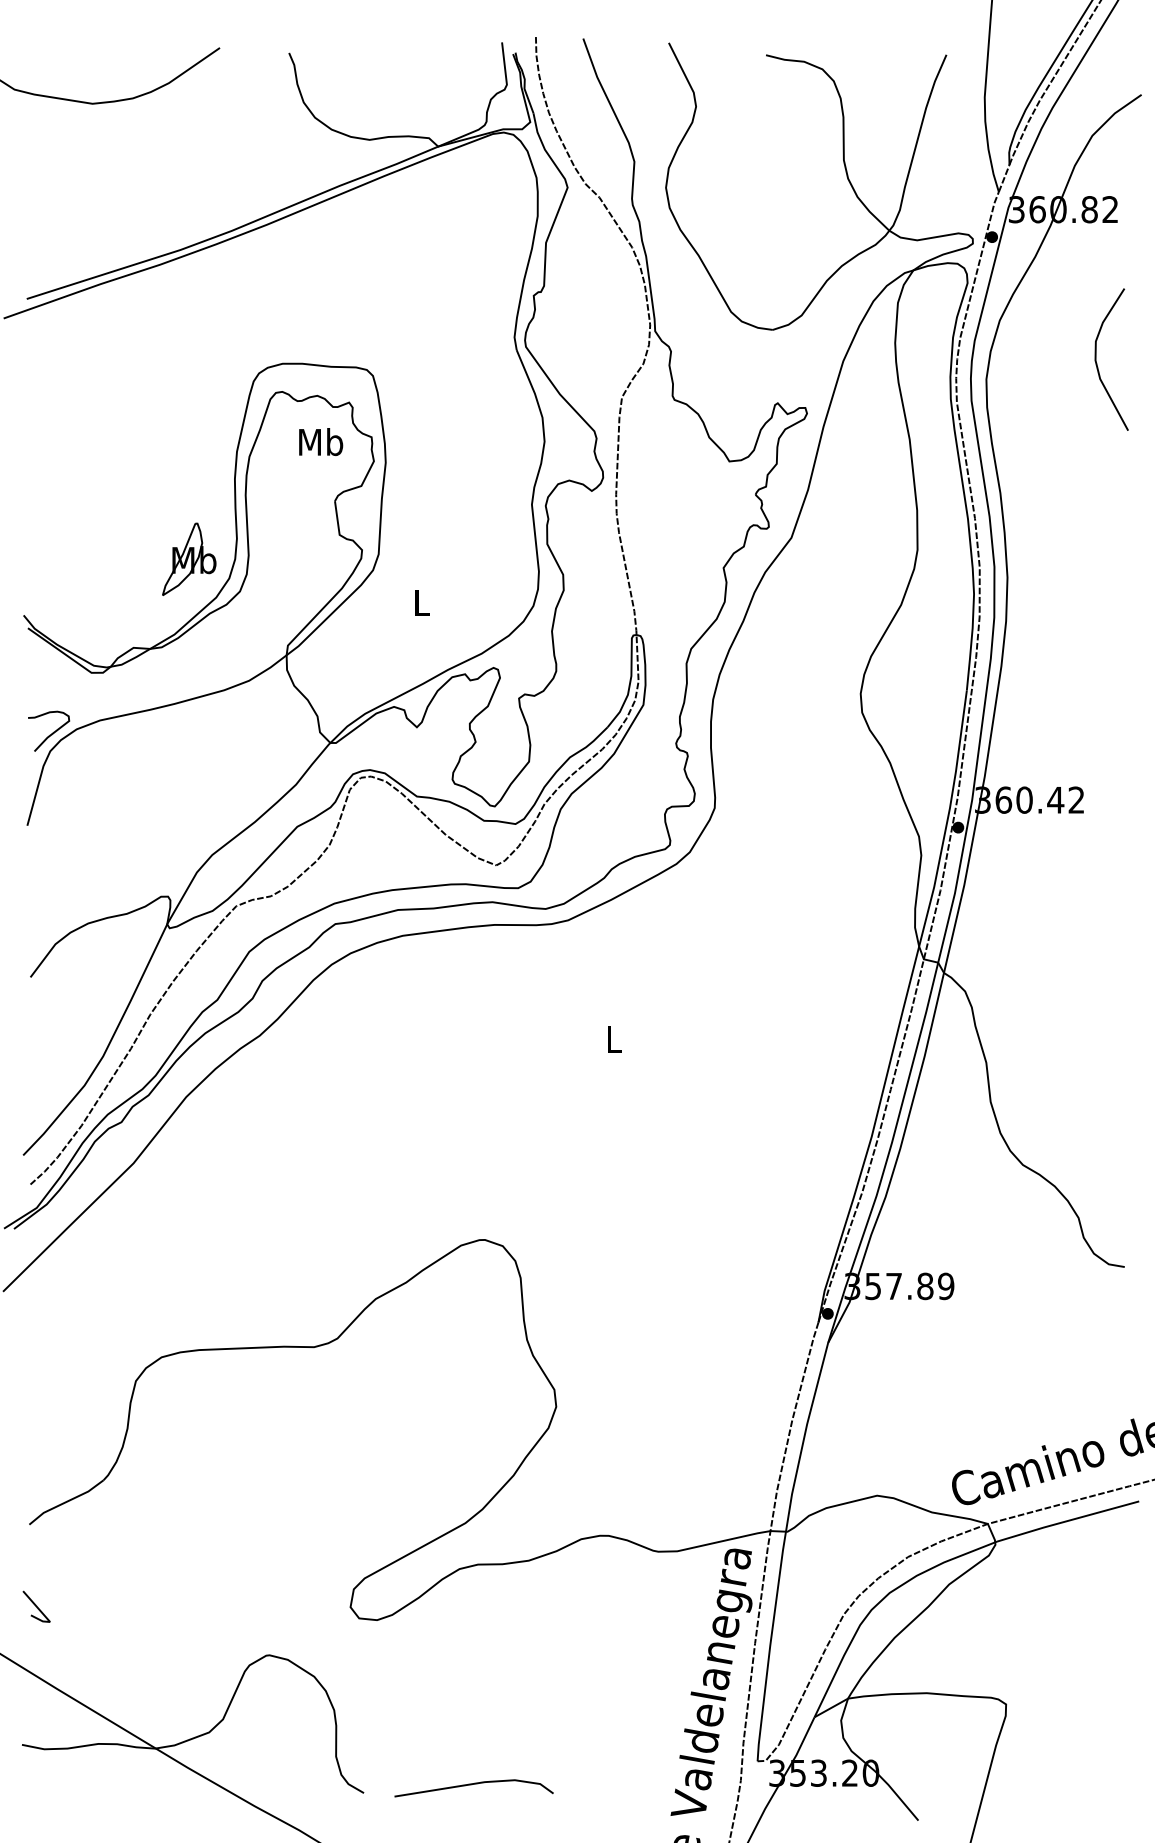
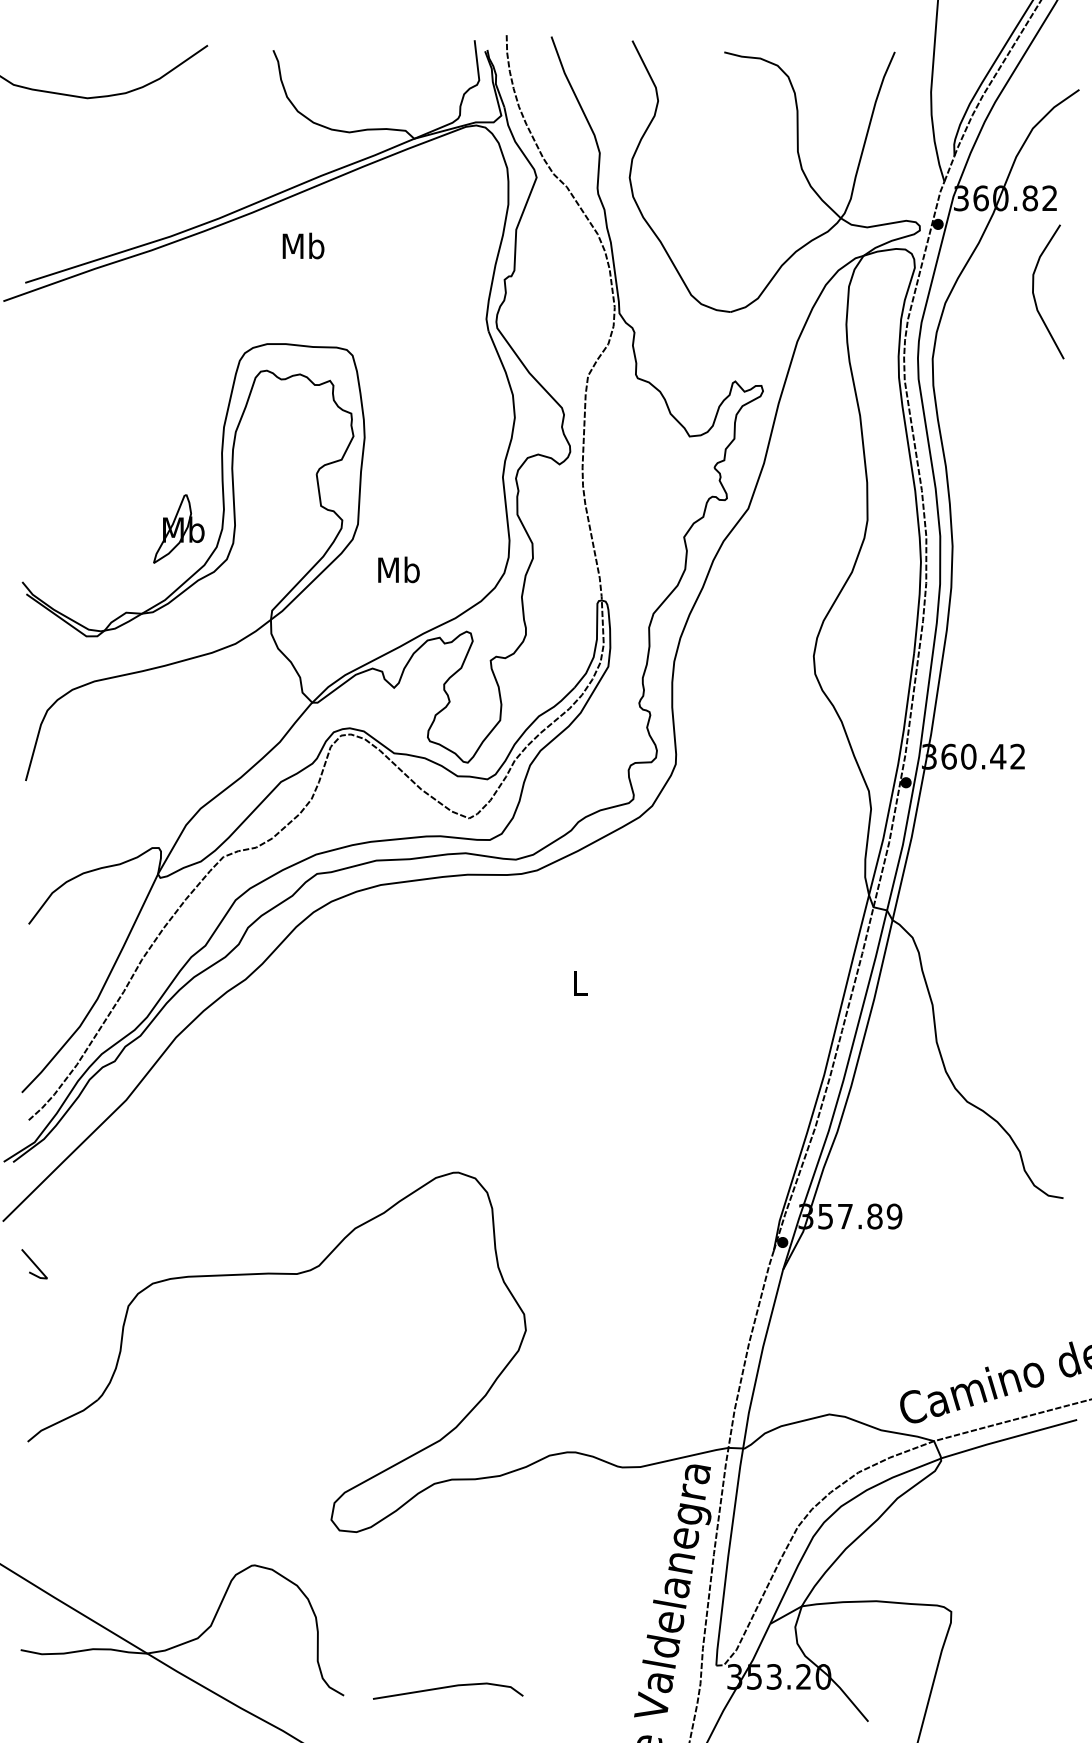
curve: (1097, 363) -> (1034, 295), moved
text: (321, 441) -> (303, 245), moved
text: (421, 602) -> (398, 569), L -> Mb
curve: (52, 732) -> (49, 692), removed
line: (36, 1606) -> (34, 1263), moved

